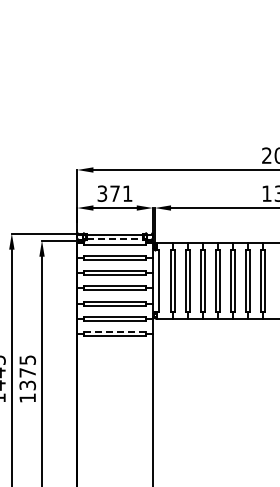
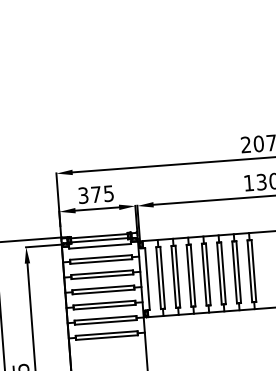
text: (127, 193) -> (108, 193), 371 -> 375
line: (115, 239) -> (100, 240), dashed -> solid
line: (115, 331) -> (107, 333), dashed -> solid

